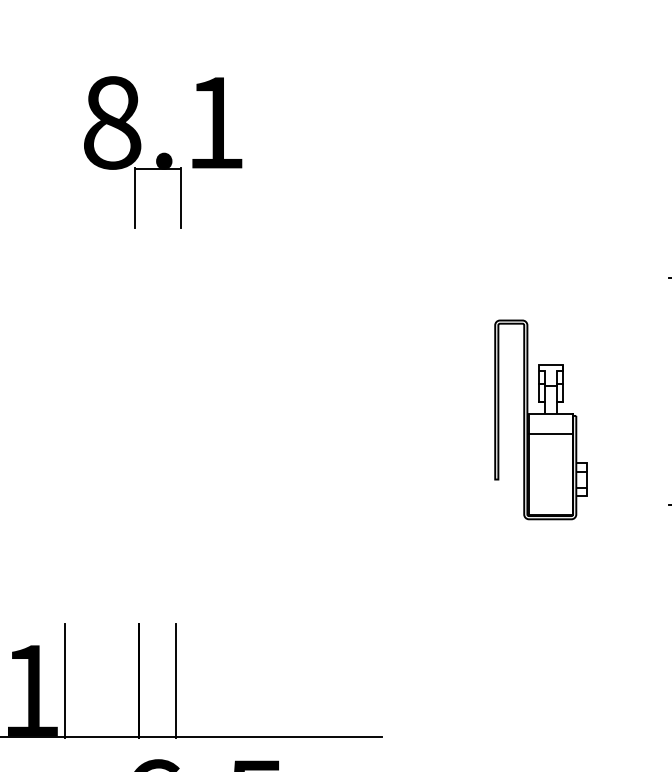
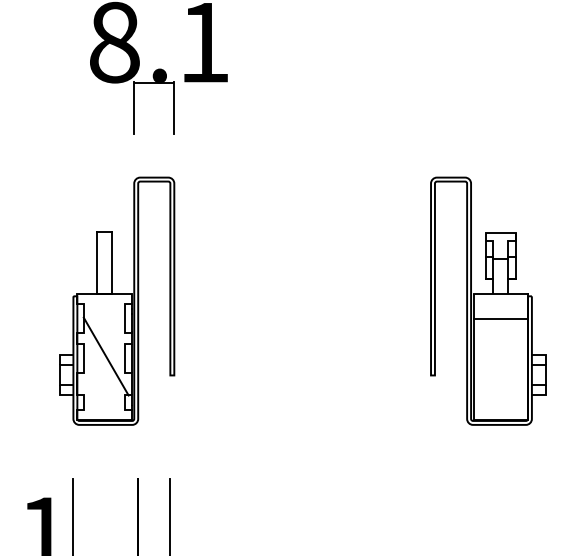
part: (114, 419) -> (116, 300), added
part: (540, 419) -> (487, 300), size x1.43

